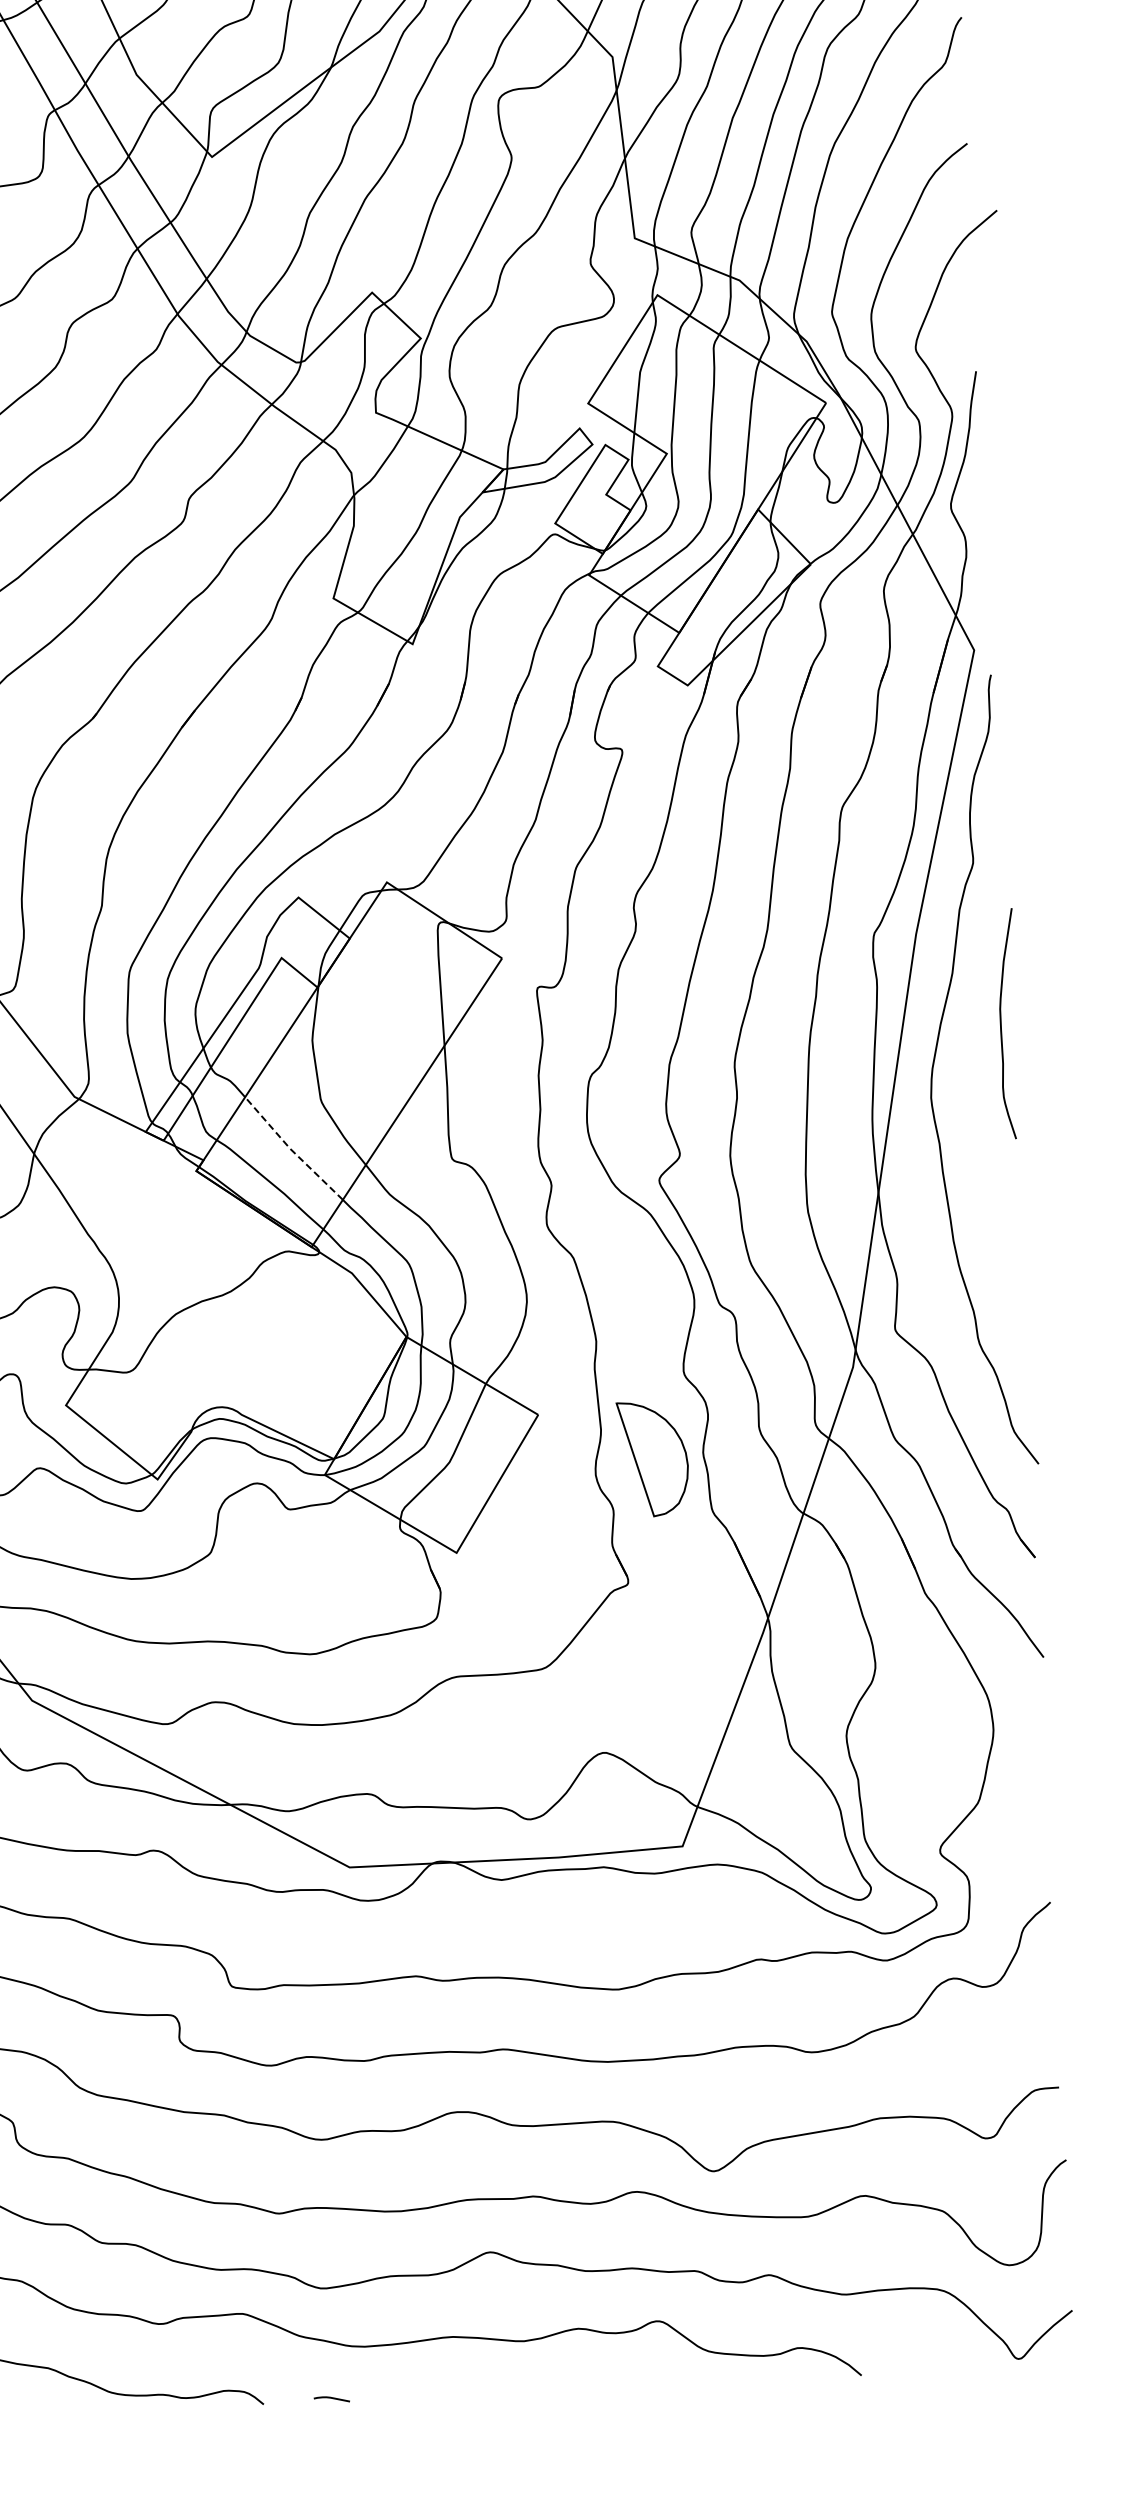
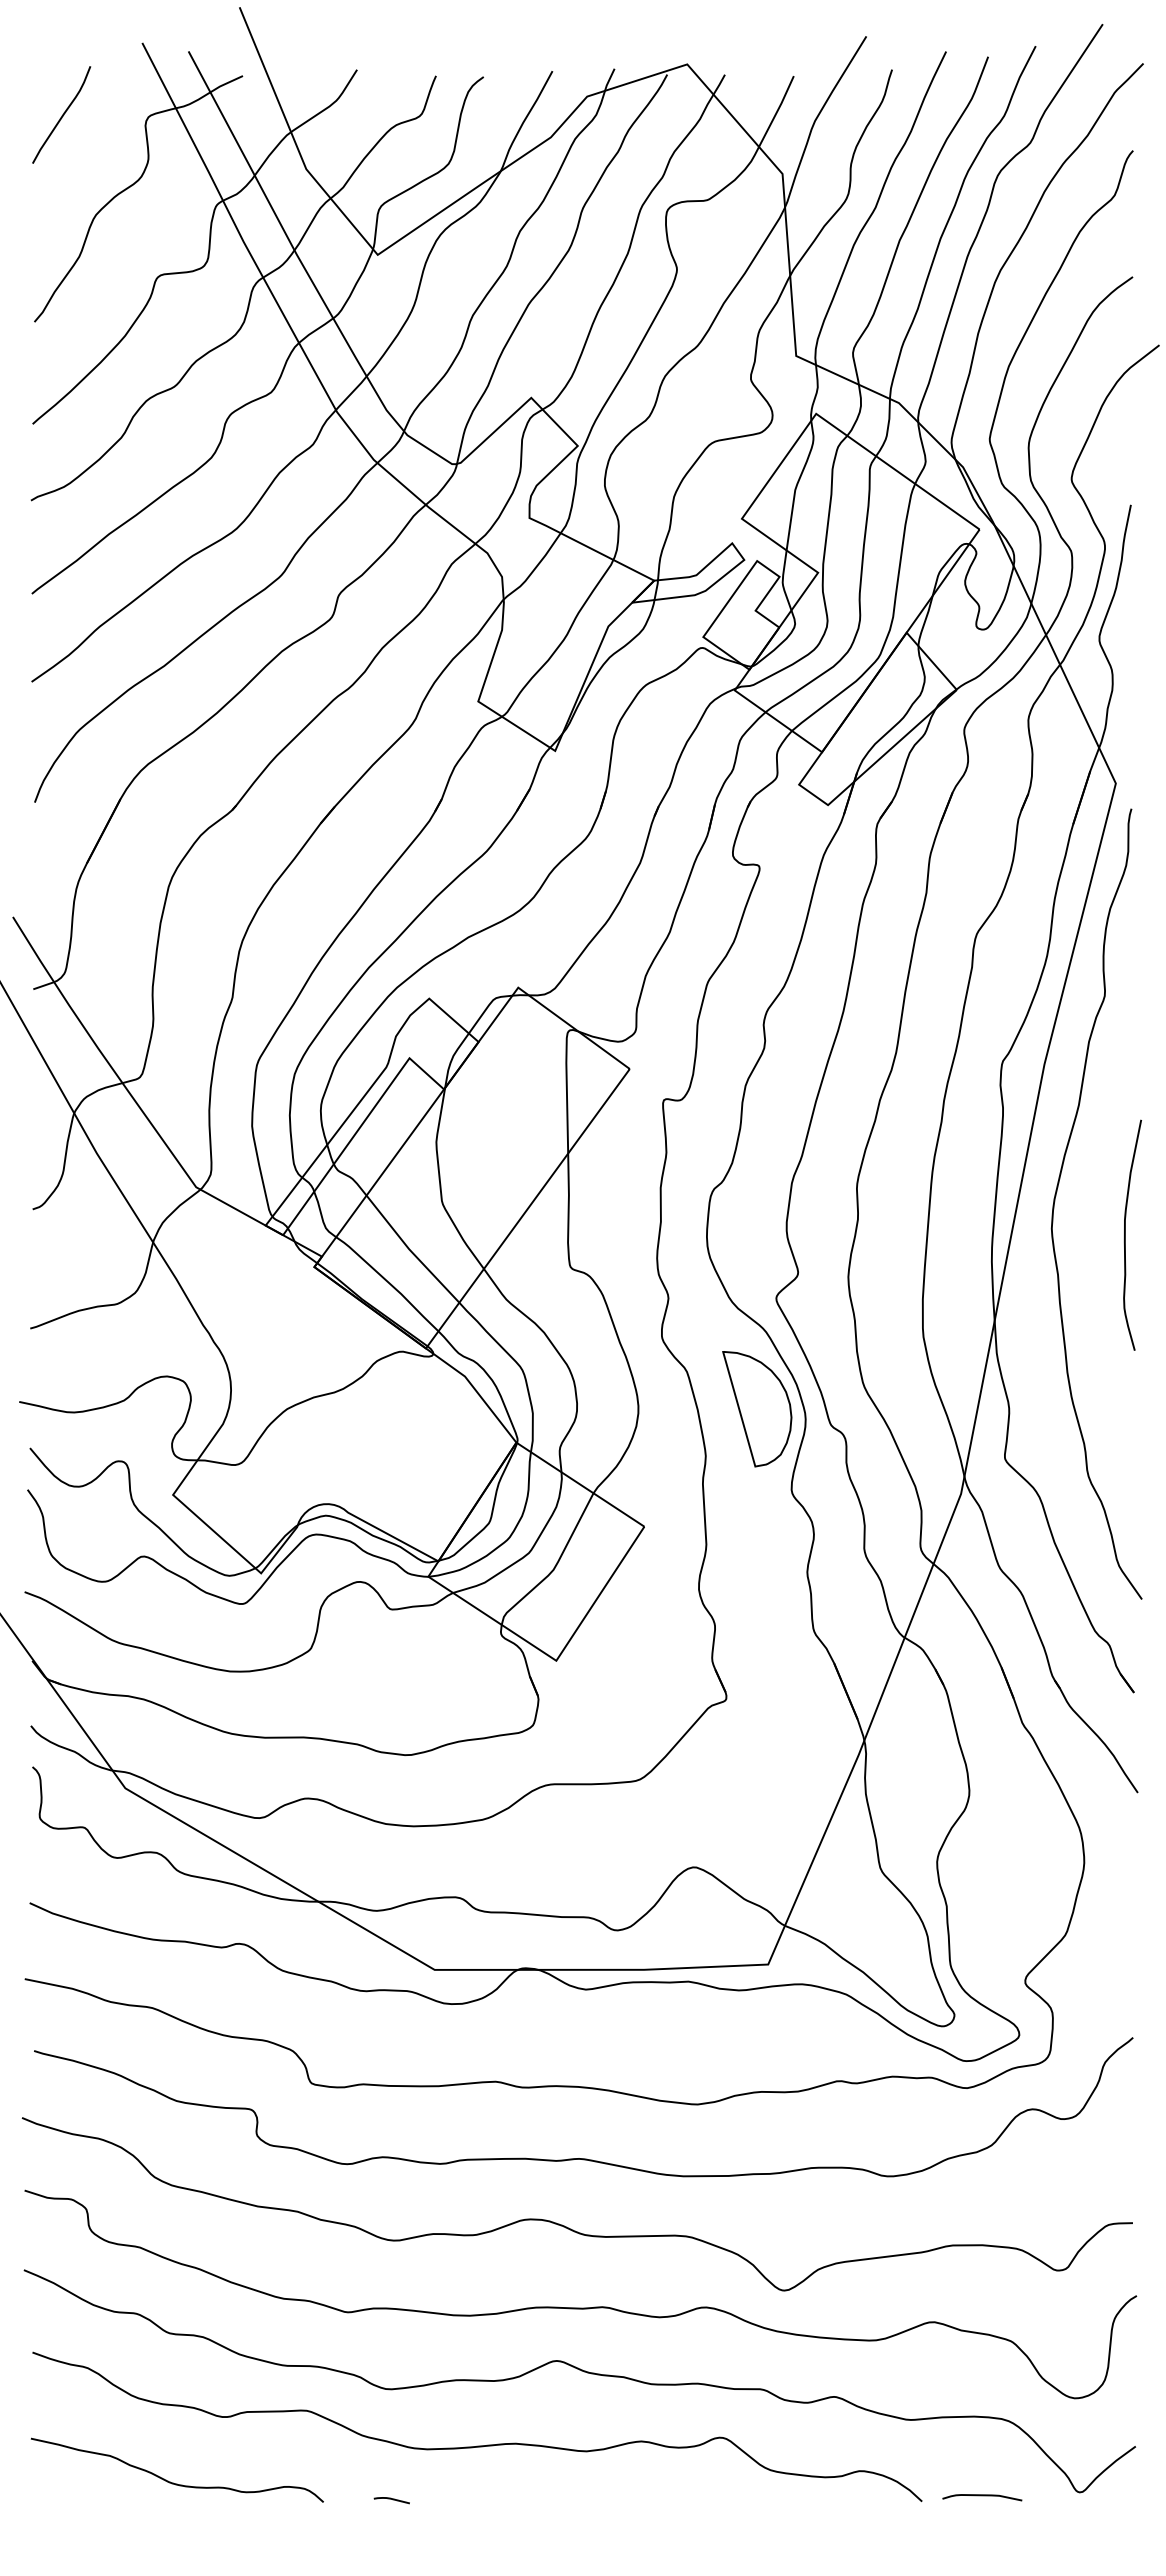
curve: (1001, 1023) -> (1125, 1234), moved
line: (291, 1149) -> (410, 1250), dashed -> solid
part: (653, 1459) -> (757, 1409), moved
curve: (921, 2367) -> (982, 2496), added

